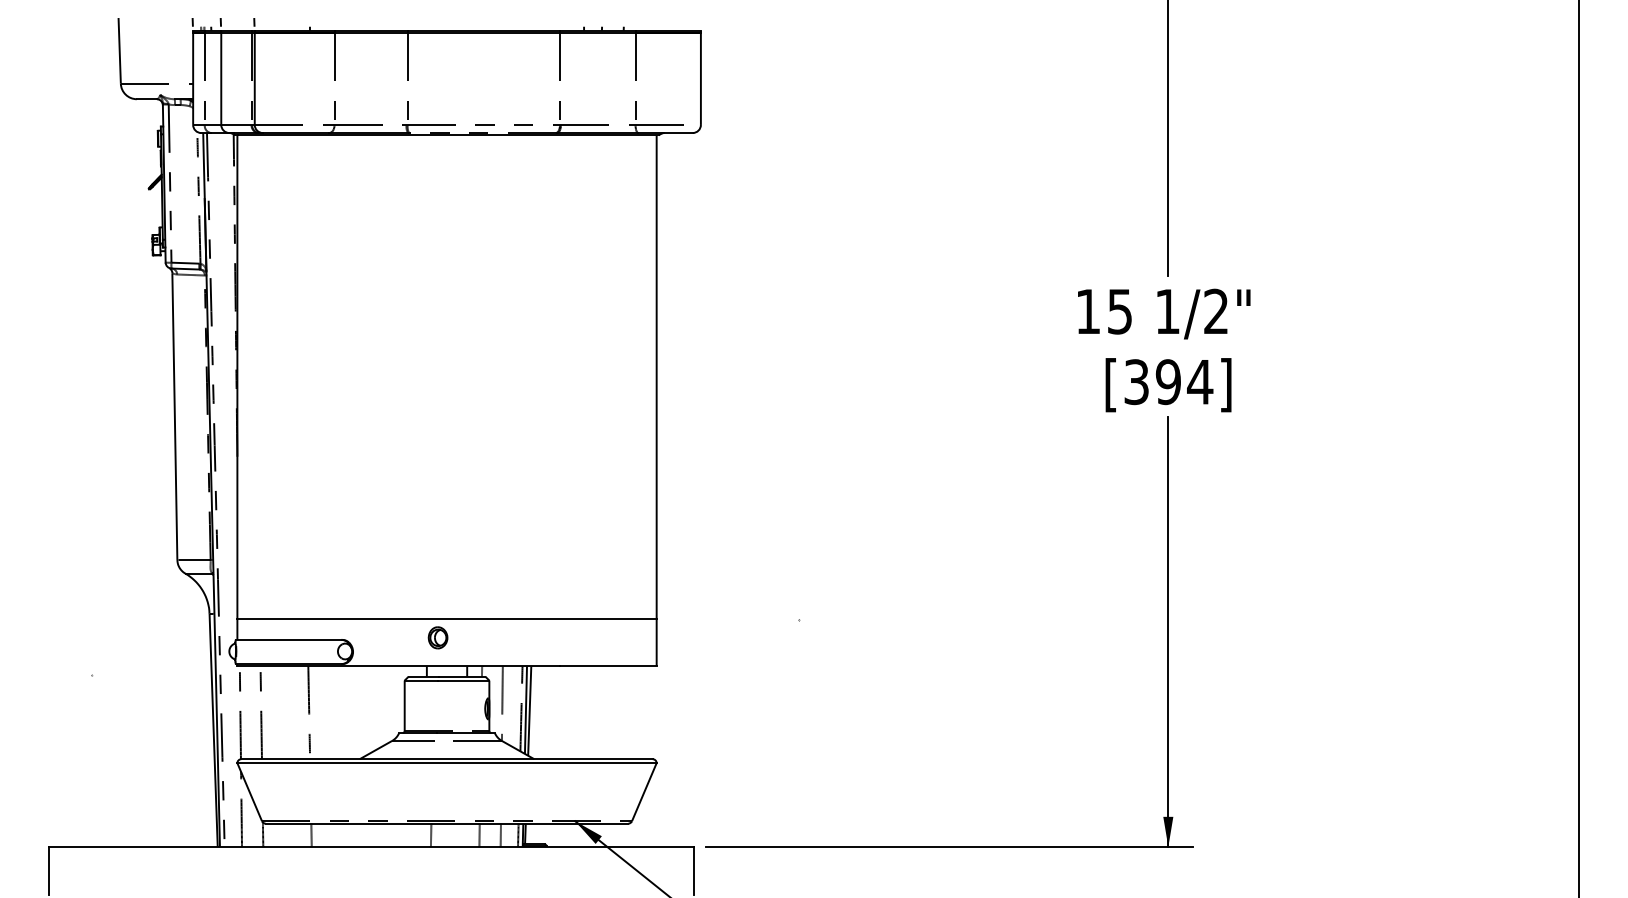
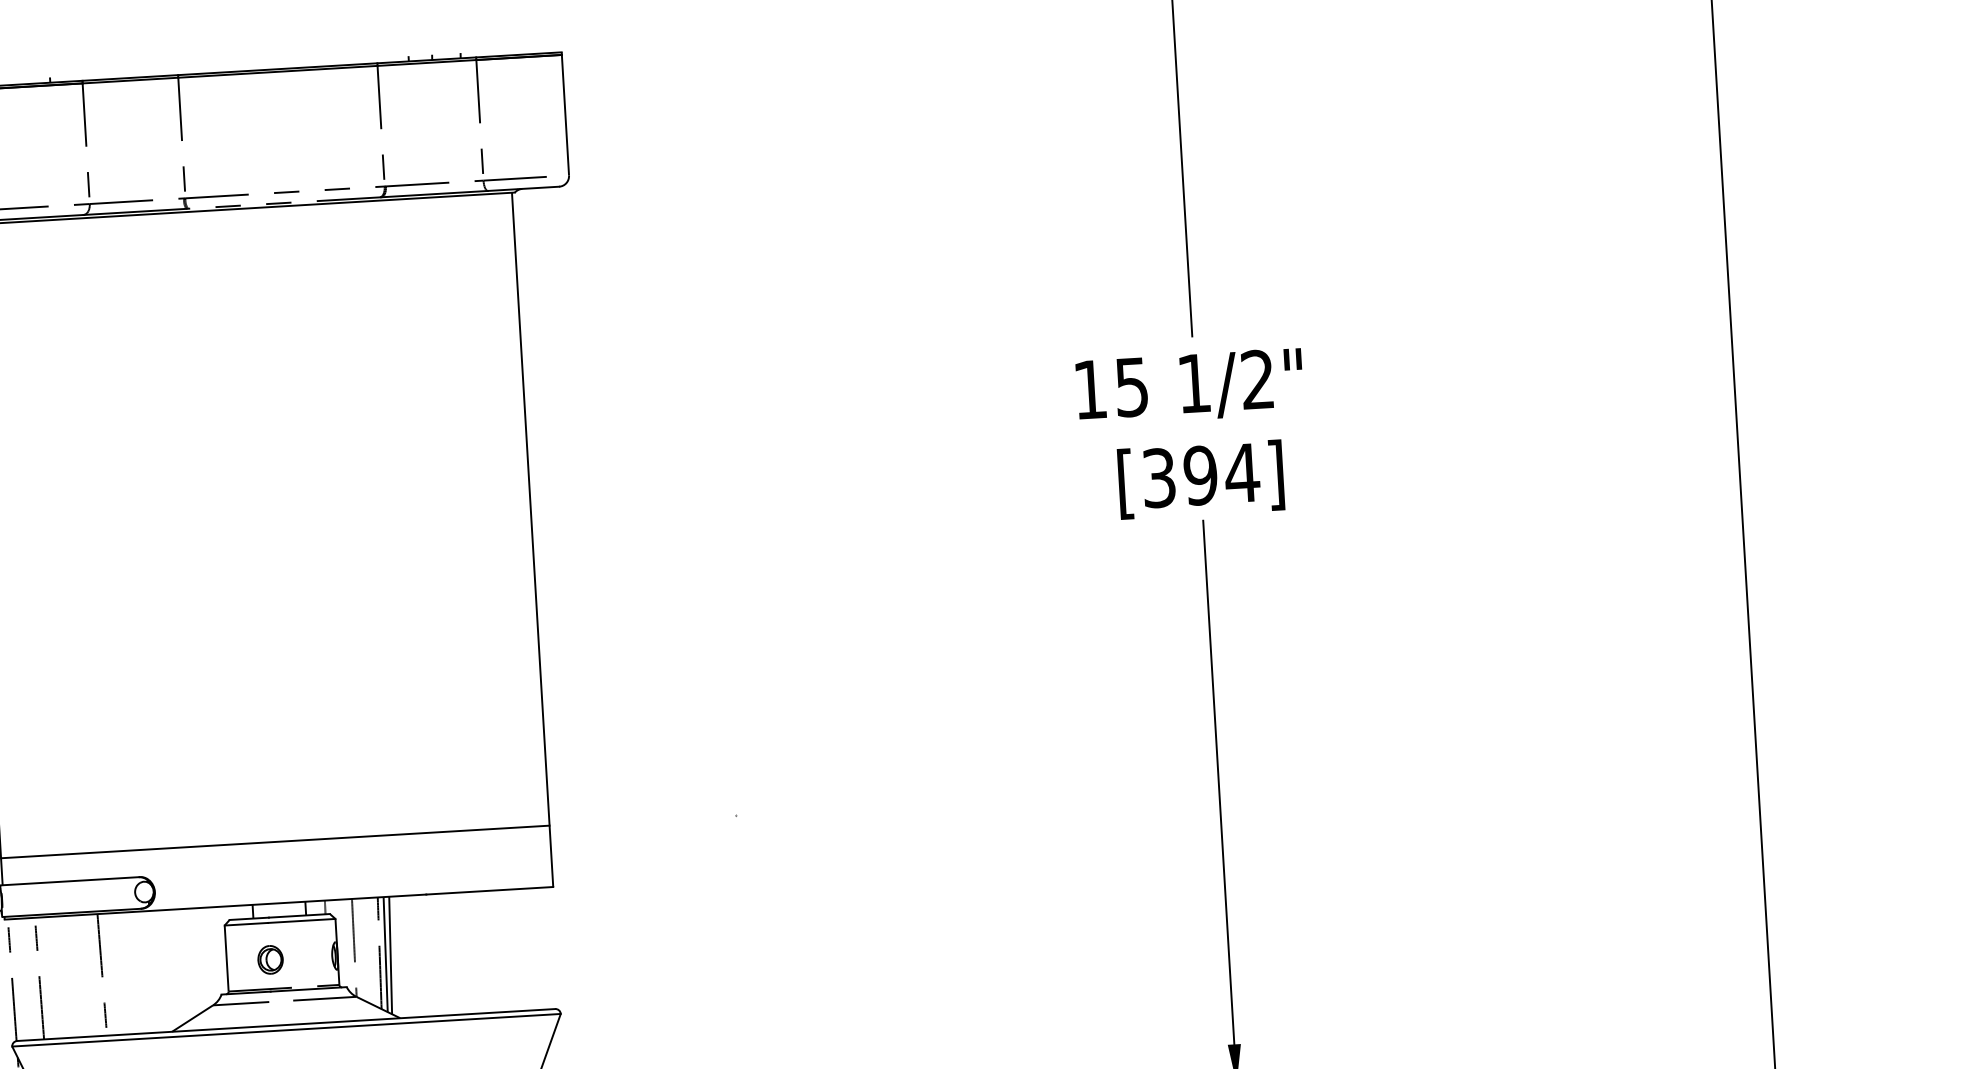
part: (437, 637) -> (269, 959), moved

